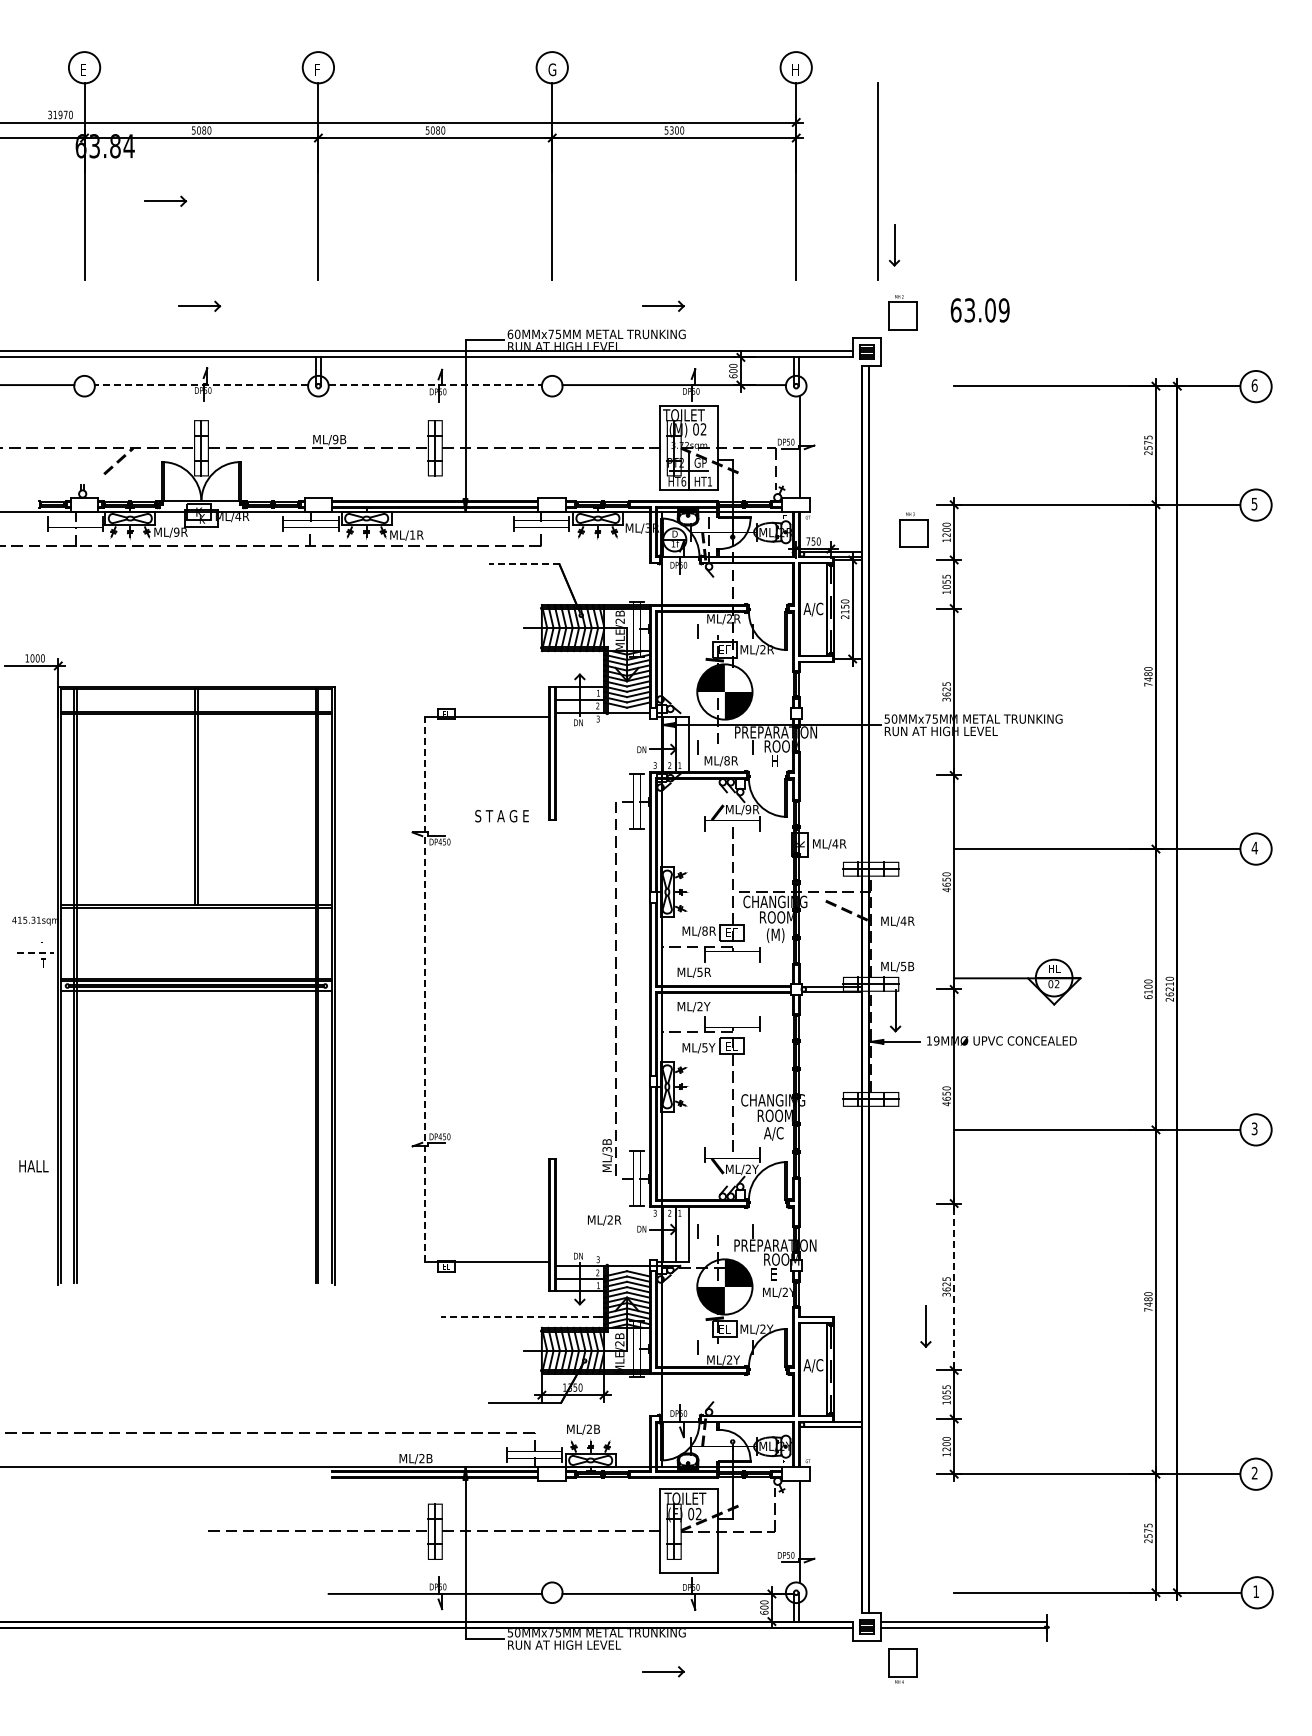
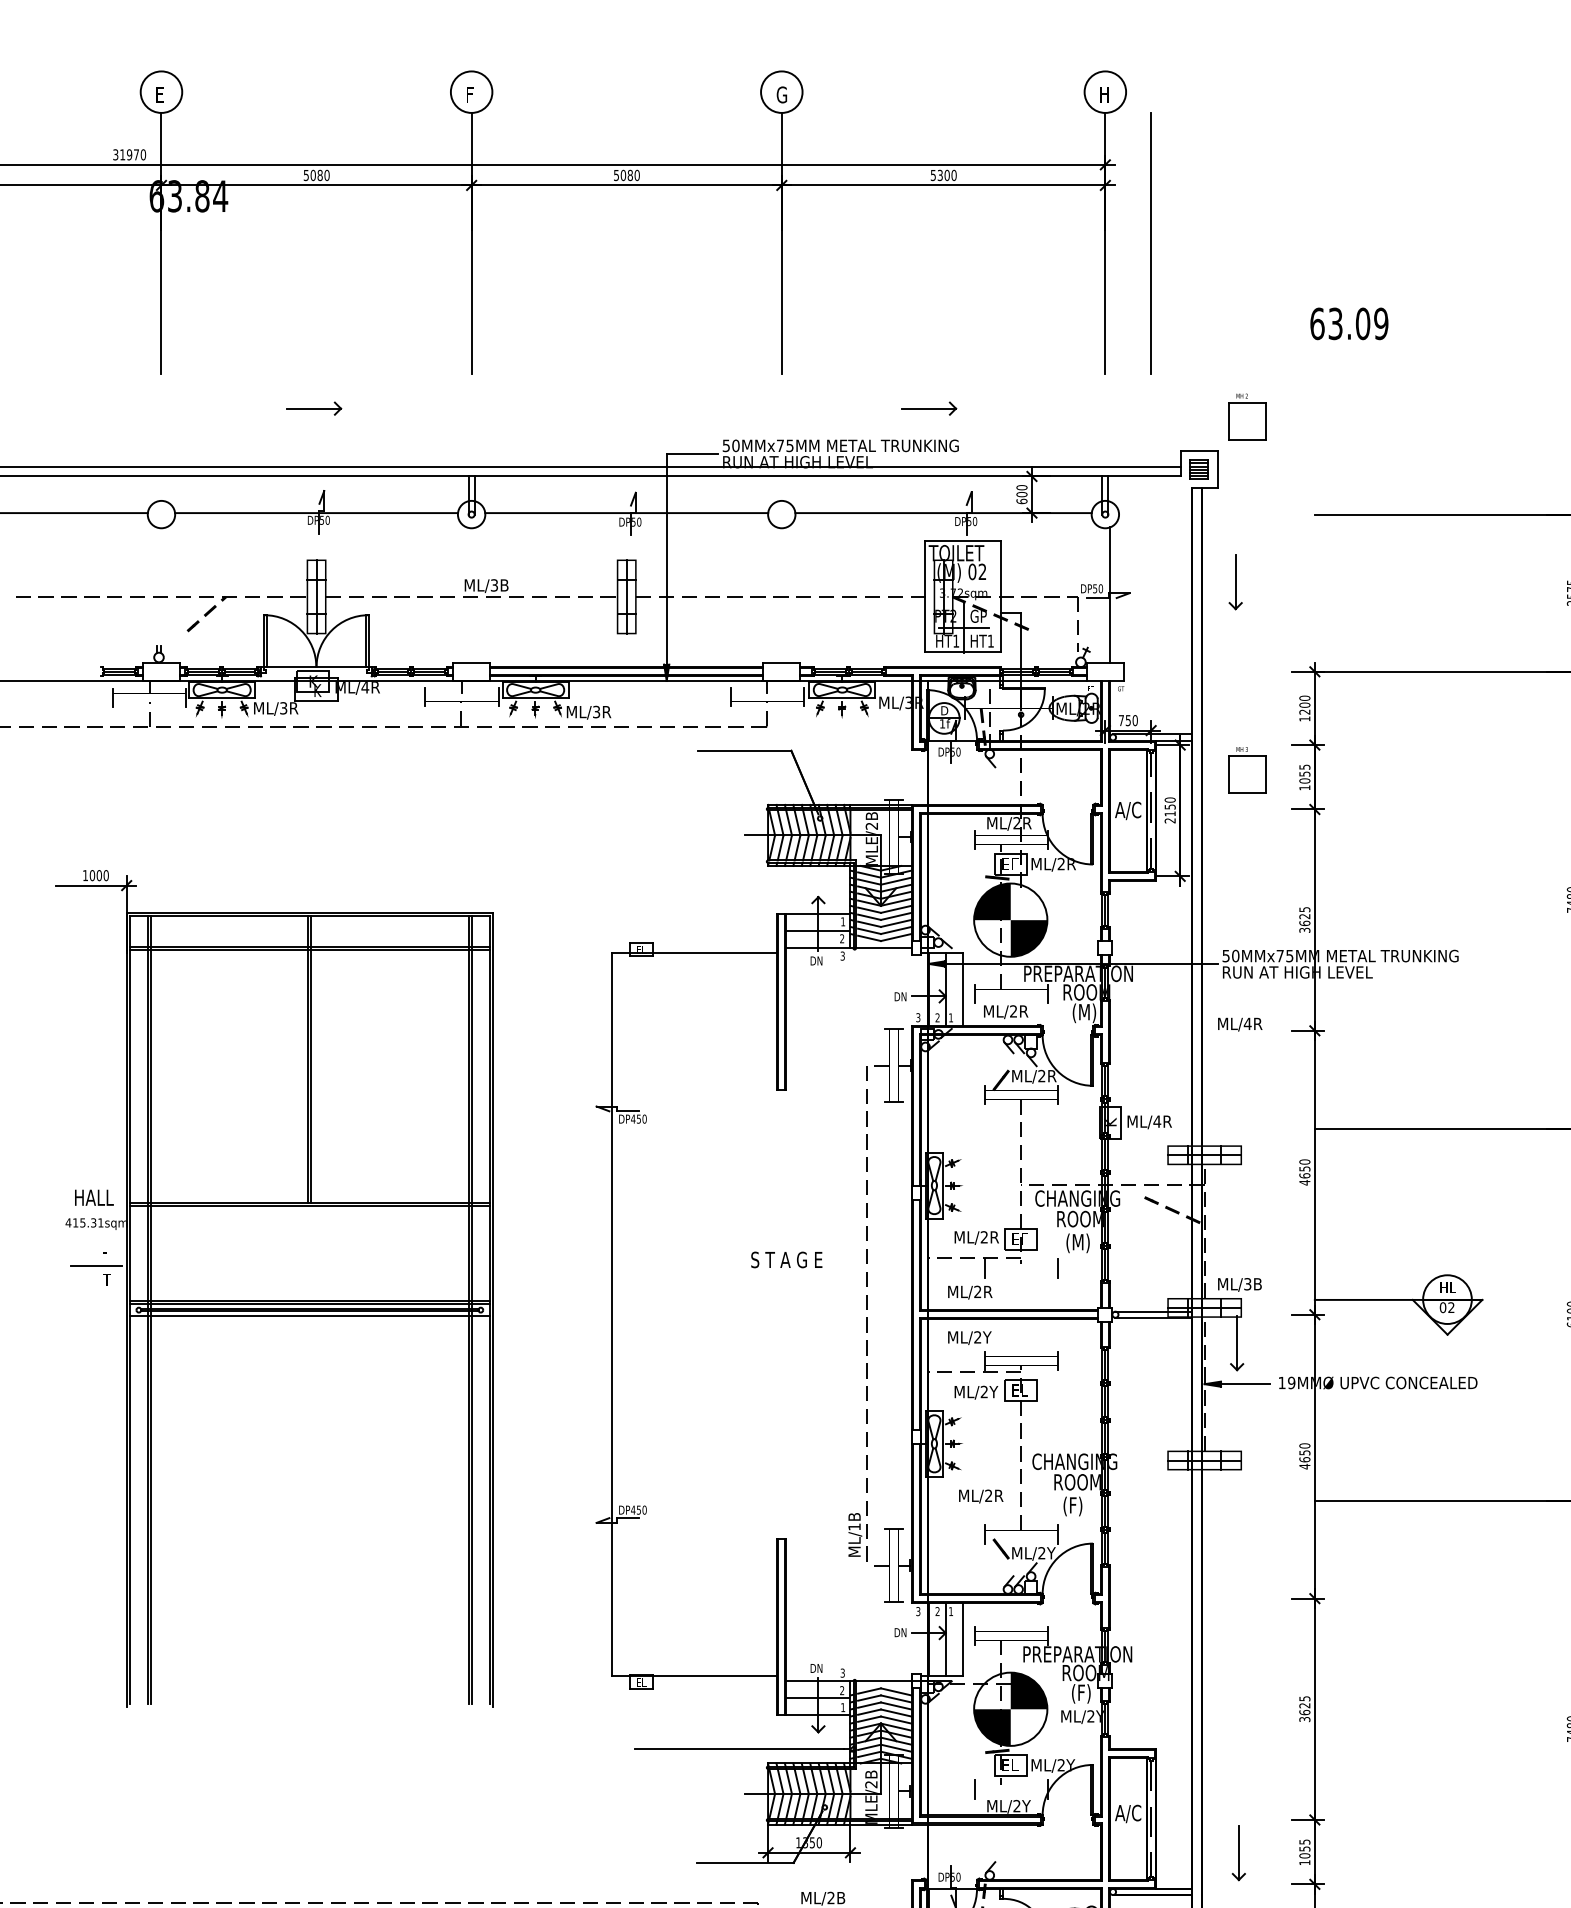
line: (877, 181) -> (1150, 243), moved
part: (165, 200) -> (268, 268), removed
part: (894, 245) -> (1235, 582), moved
text: (979, 310) -> (1348, 323), moved
text: (510, 334) -> (726, 446), 60MMx75MM -> 50MMx75MM
line: (201, 385) -> (316, 513), dashed -> solid
line: (435, 385) -> (626, 513), dashed -> solid
text: (335, 439) -> (494, 585), ML/9B -> ML/3B
text: (683, 481) -> (955, 640), HT6 -> HT1
part: (913, 529) -> (1246, 769), moved
text: (176, 531) -> (283, 707), ML/9R -> ML/3R
text: (412, 534) -> (596, 711), ML/1R -> ML/3R
line: (523, 564) -> (743, 751), dashed -> solid
text: (726, 760) -> (1012, 1011), ML/8R -> ML/2R
text: (780, 761) -> (1084, 1012), H -> (M)
text: (748, 809) -> (1042, 1076), ML/9R -> ML/2R
text: (501, 816) -> (786, 1260), moved
text: (897, 921) -> (1239, 1024), moved
text: (704, 930) -> (983, 1236), ML/8R -> ML/2R
line: (35, 953) -> (96, 1266), dashed -> solid
text: (903, 965) -> (1247, 1282), ML/5B -> ML/3B
text: (699, 972) -> (977, 1292), ML/5R -> ML/2R
line: (424, 989) -> (612, 1314), dashed -> solid
text: (704, 1047) -> (983, 1391), ML/5Y -> ML/2Y
text: (773, 1133) -> (1075, 1505), A/C -> (F)
text: (606, 1149) -> (853, 1526), ML/3B -> ML/1B
text: (33, 1166) -> (93, 1198), moved
text: (604, 1220) -> (981, 1496), moved
text: (778, 1275) -> (1081, 1694), E -> (F)
line: (954, 1287) -> (1315, 1709), dashed -> solid
line: (519, 1317) -> (738, 1749), dashed -> solid
part: (925, 1326) -> (1238, 1853), moved

